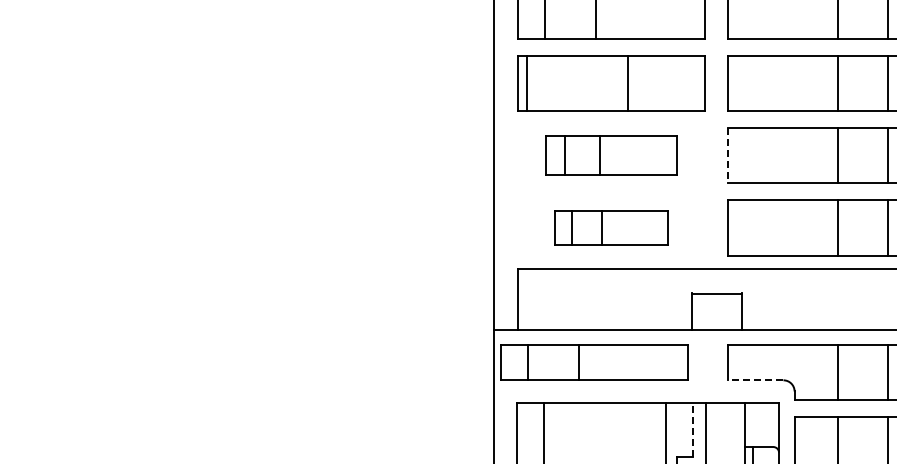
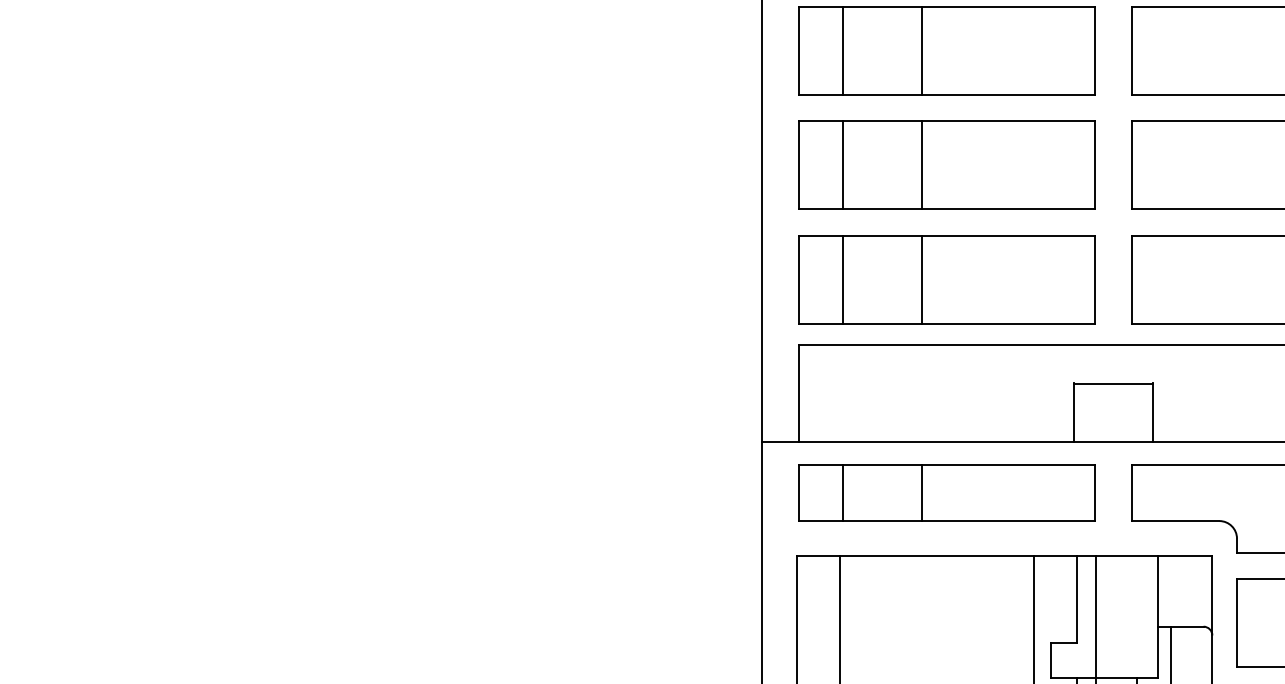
line: (527, 83) -> (842, 51), moved
line: (627, 83) -> (921, 51), moved
part: (611, 155) -> (947, 165), size x1.43
line: (728, 155) -> (1132, 165), dashed -> solid
part: (611, 227) -> (947, 279), size x1.67
part: (594, 362) -> (947, 492), moved
line: (755, 380) -> (1175, 521), dashed -> solid
line: (693, 429) -> (1076, 598), dashed -> solid

